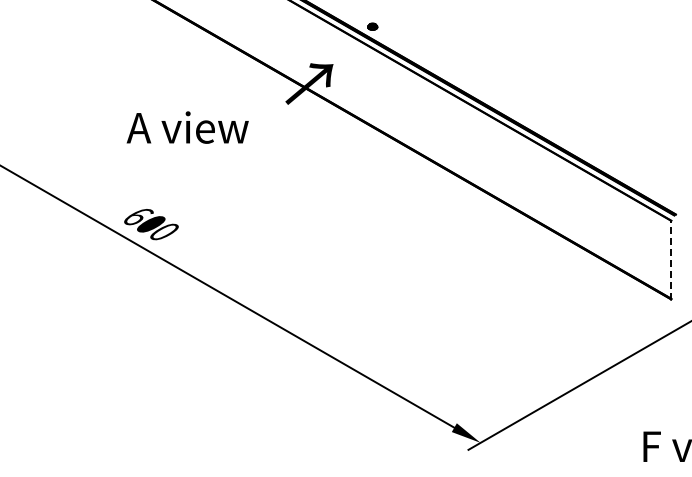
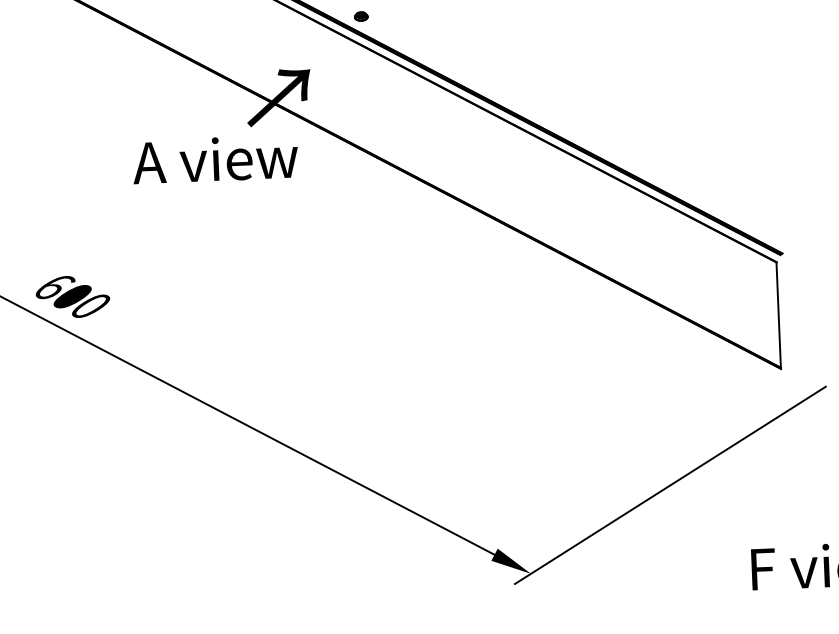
text: (187, 127) -> (215, 159), moved
line: (671, 259) -> (779, 314), dashed -> solid

